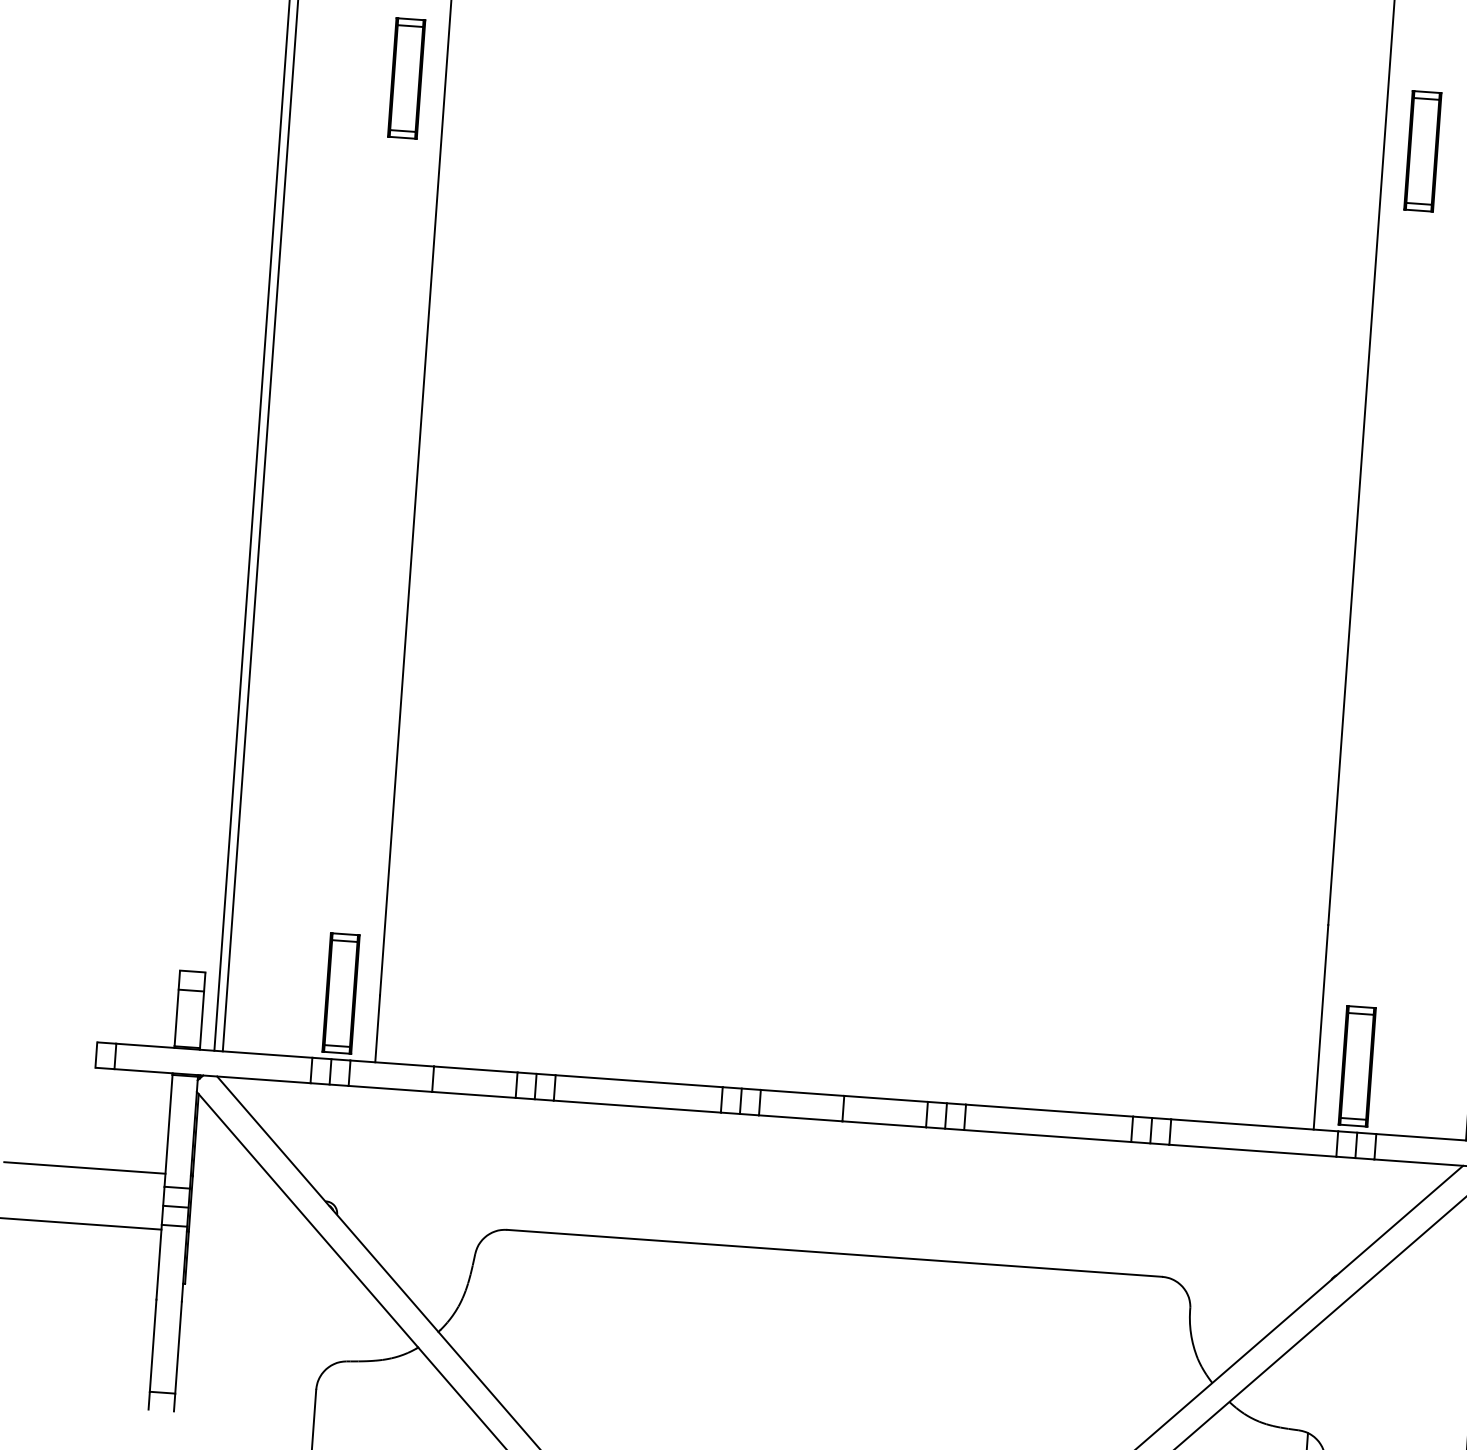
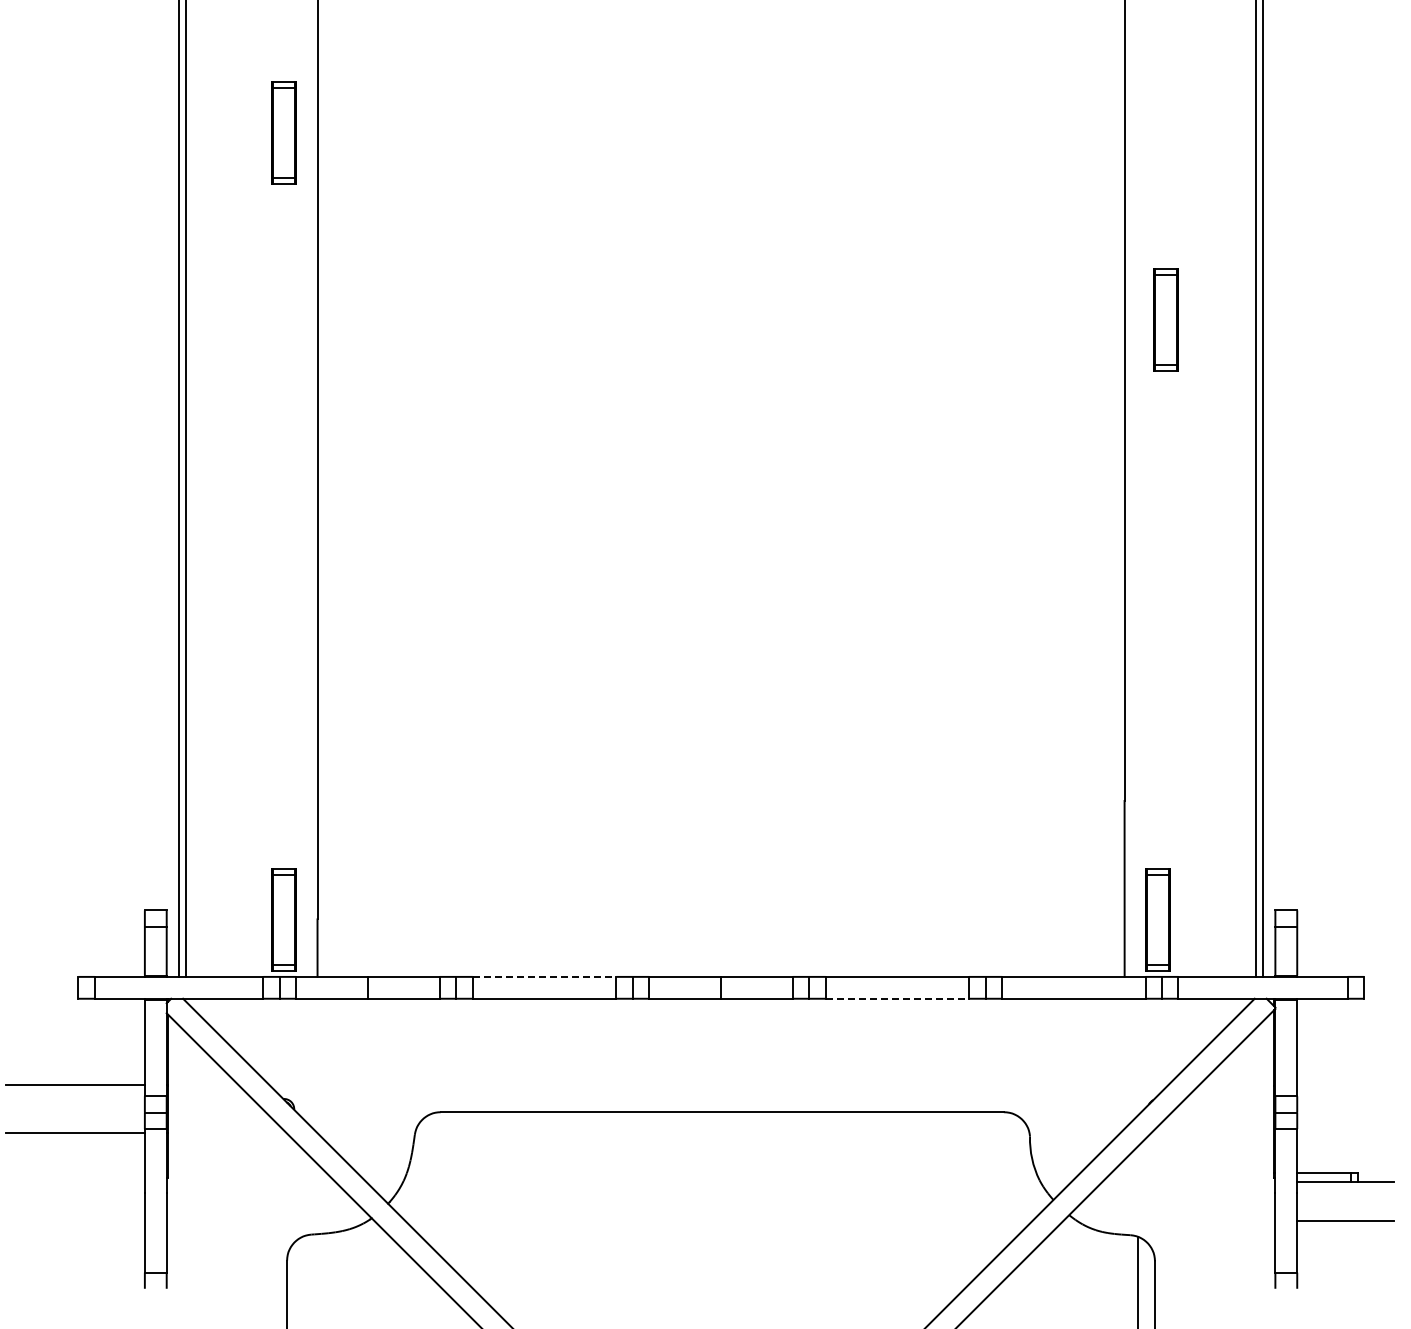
part: (1422, 150) -> (1165, 319), moved
line: (639, 1080) -> (544, 976), solid -> dashed
line: (1047, 1135) -> (897, 998), solid -> dashed

